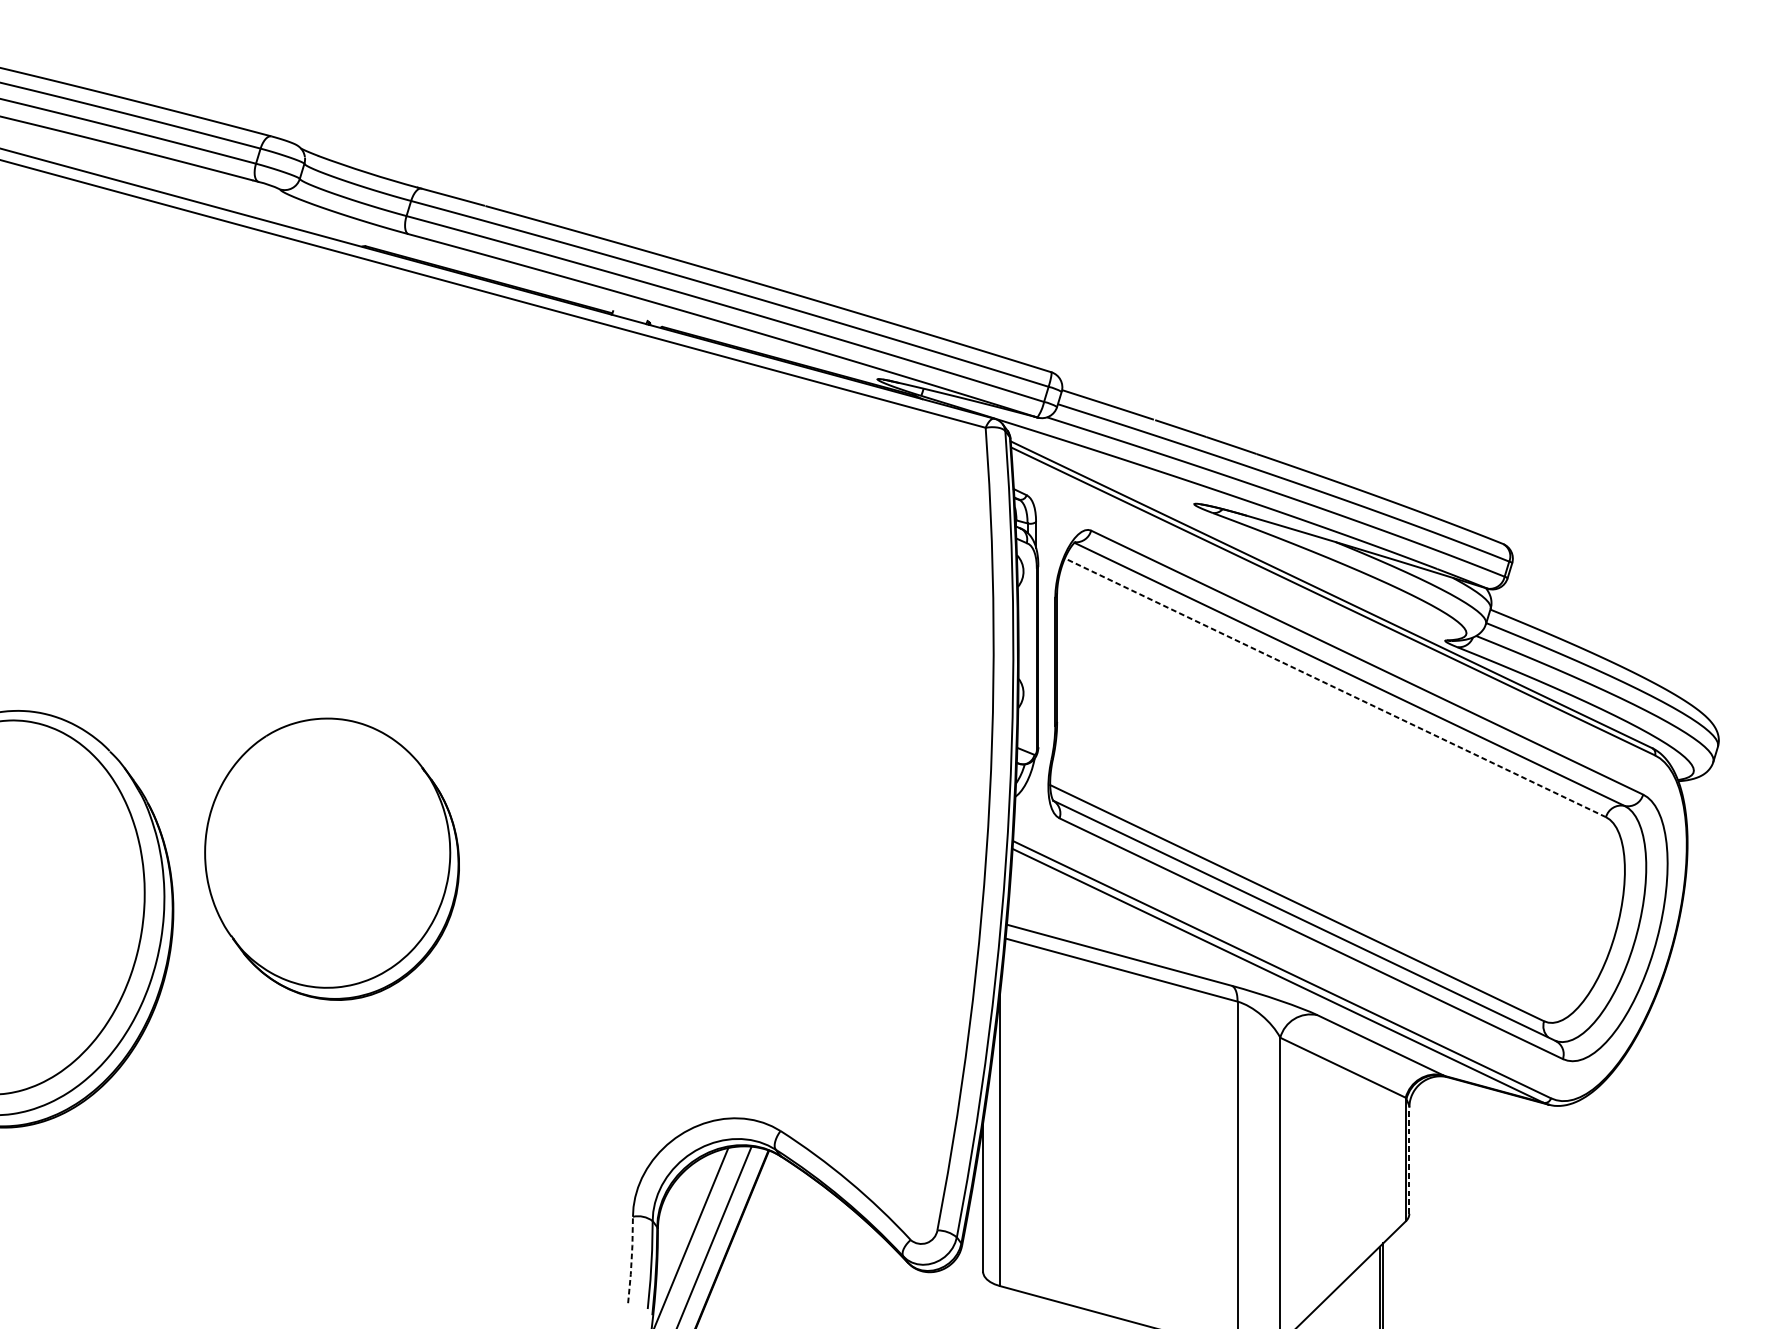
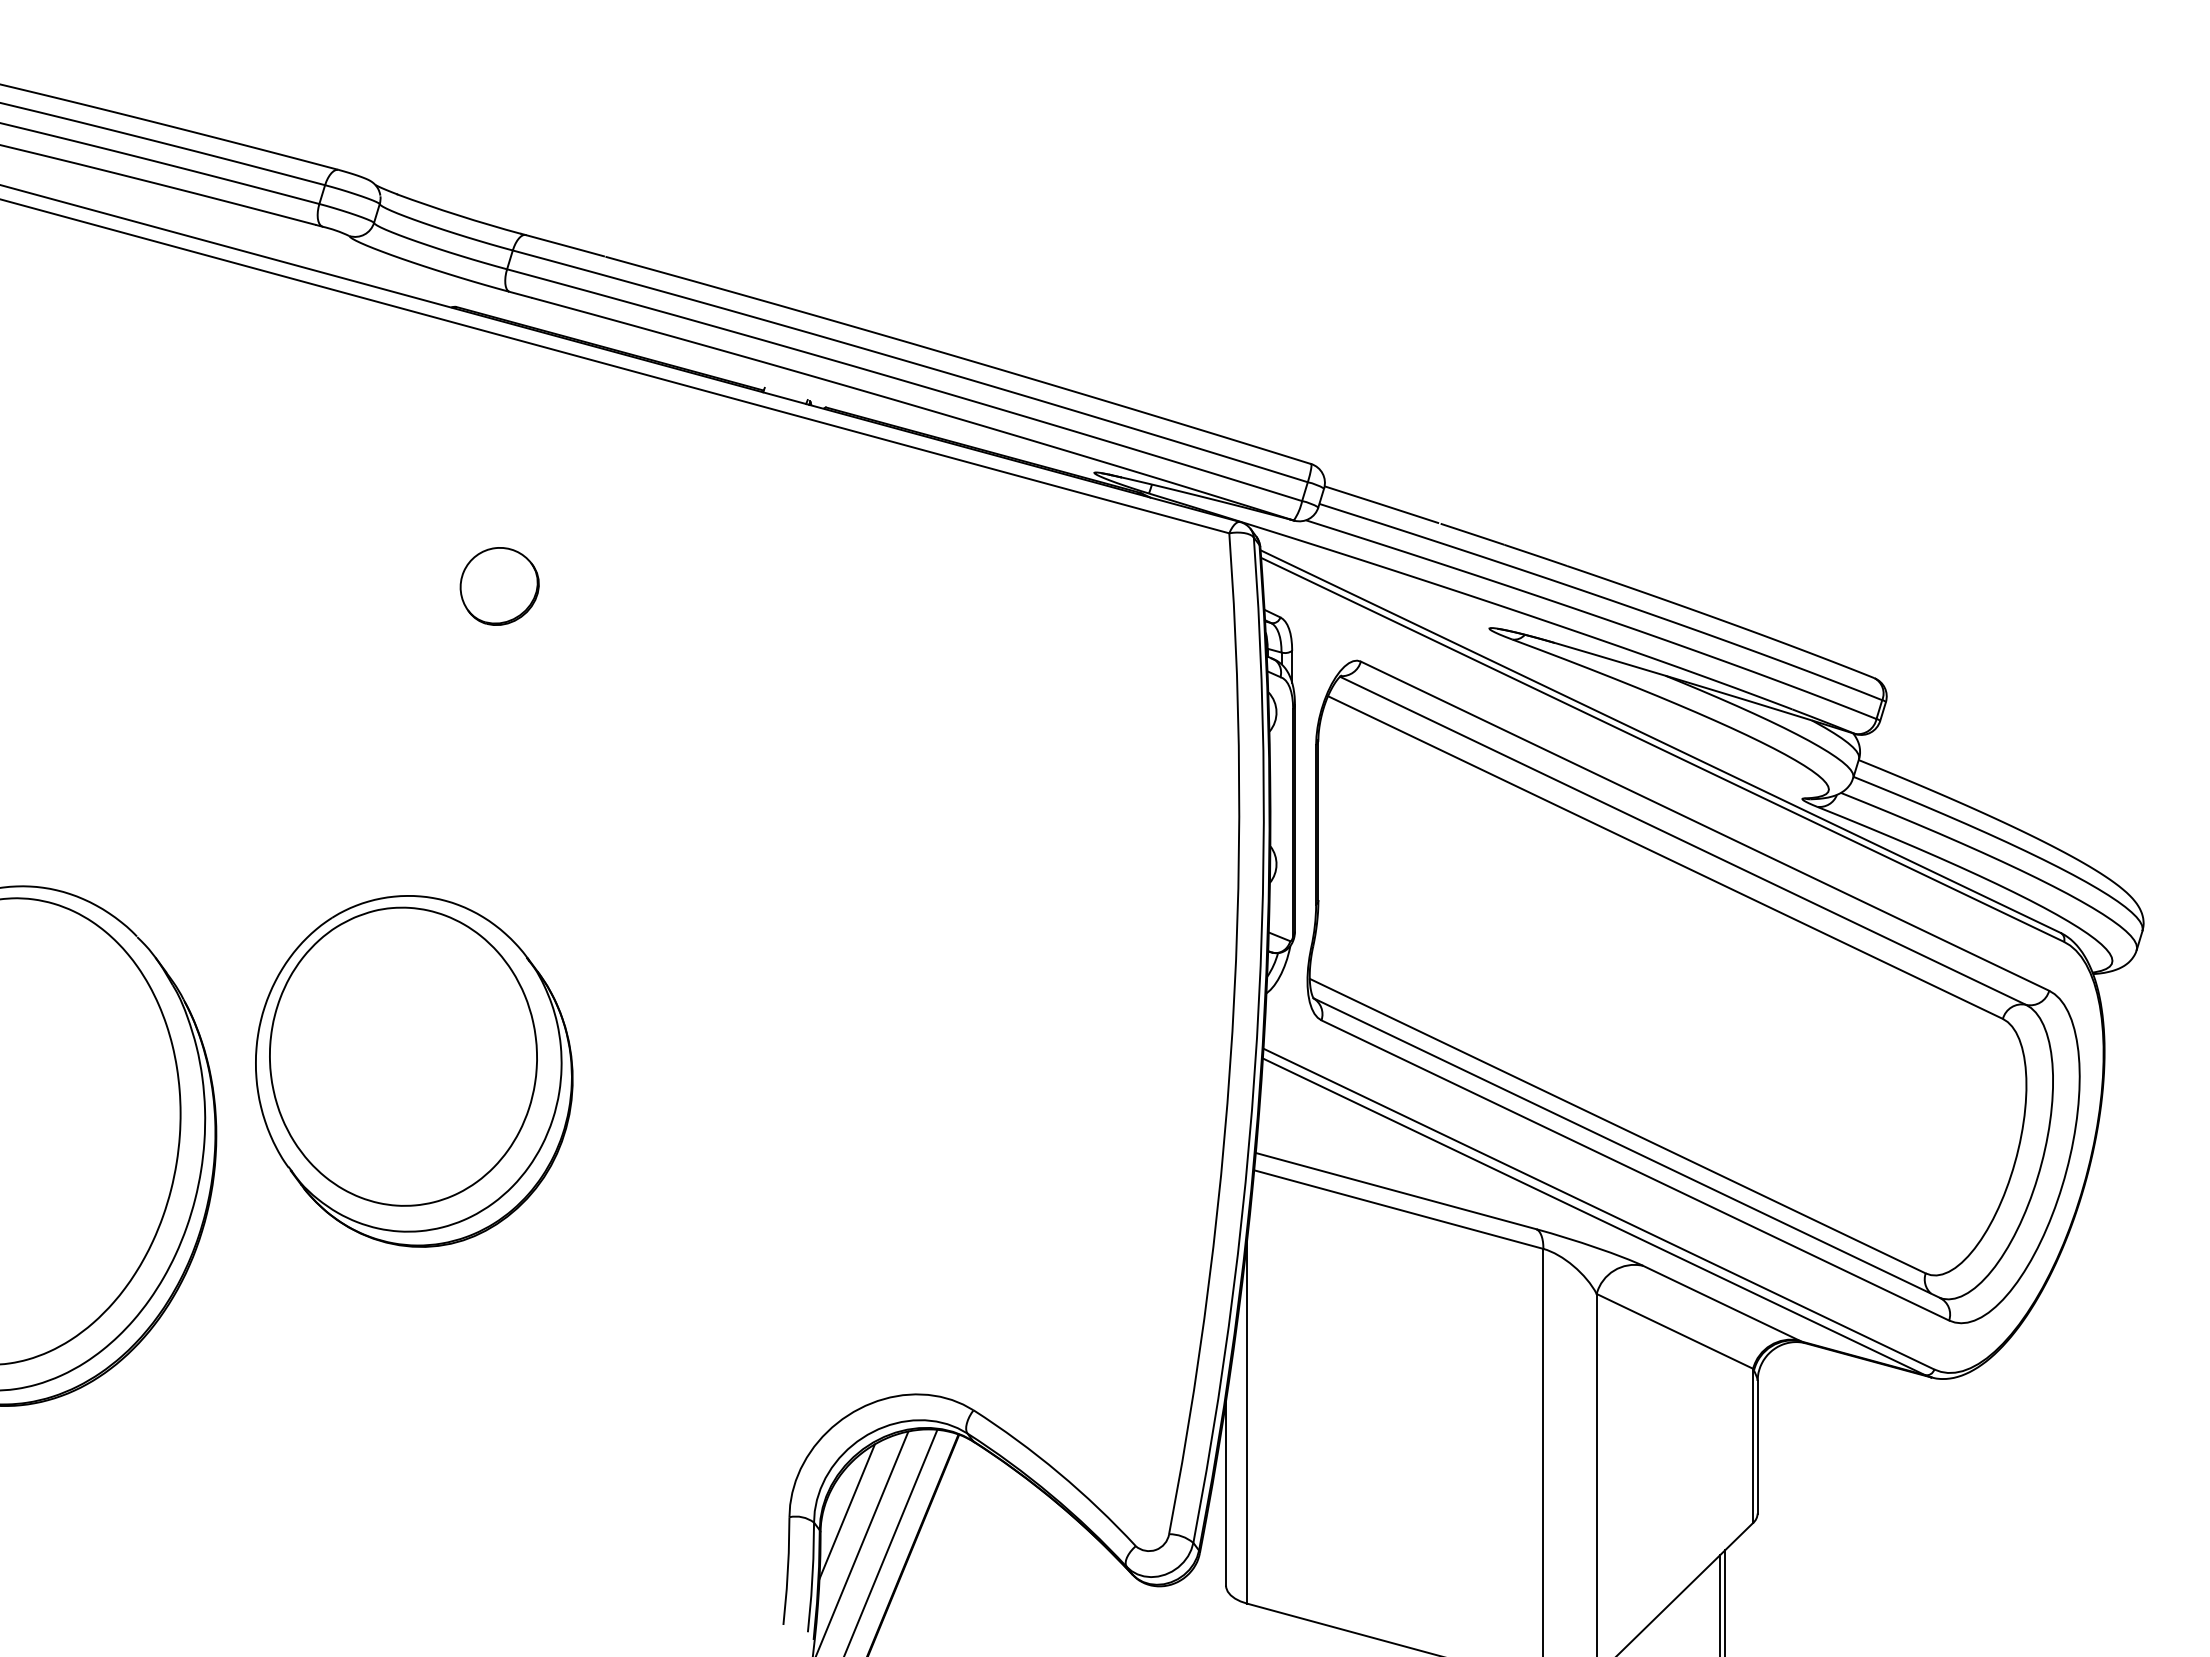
part: (400, 470) -> (499, 586), added
line: (1335, 687) -> (1665, 857), dashed -> solid
part: (323, 847) -> (403, 1056), added
line: (1409, 1160) -> (1757, 1446), dashed -> solid
line: (678, 1212) -> (846, 1511), added
line: (631, 1260) -> (787, 1571), dashed -> solid

